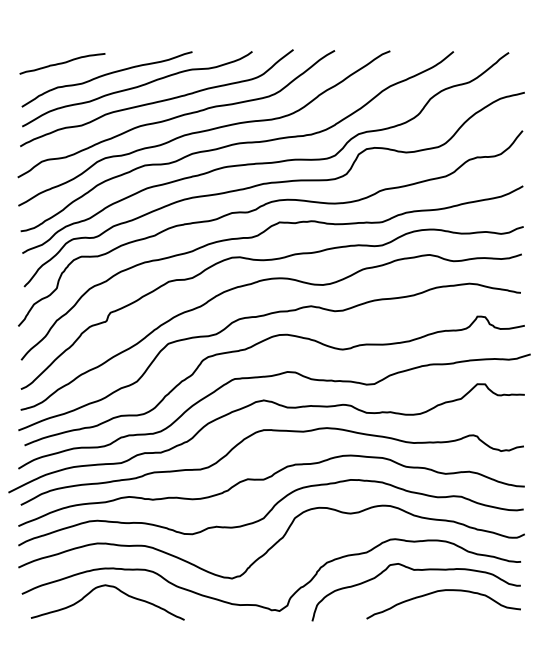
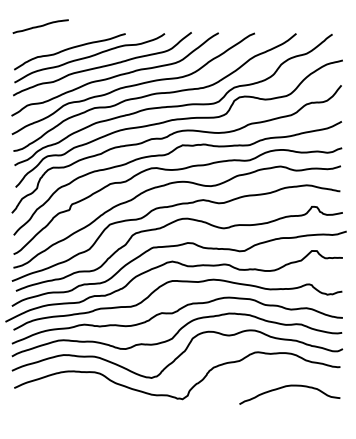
curve: (62, 63) -> (40, 26), moved
curve: (415, 571) -> (271, 373), removed
curve: (112, 588) -> (73, 384), removed

